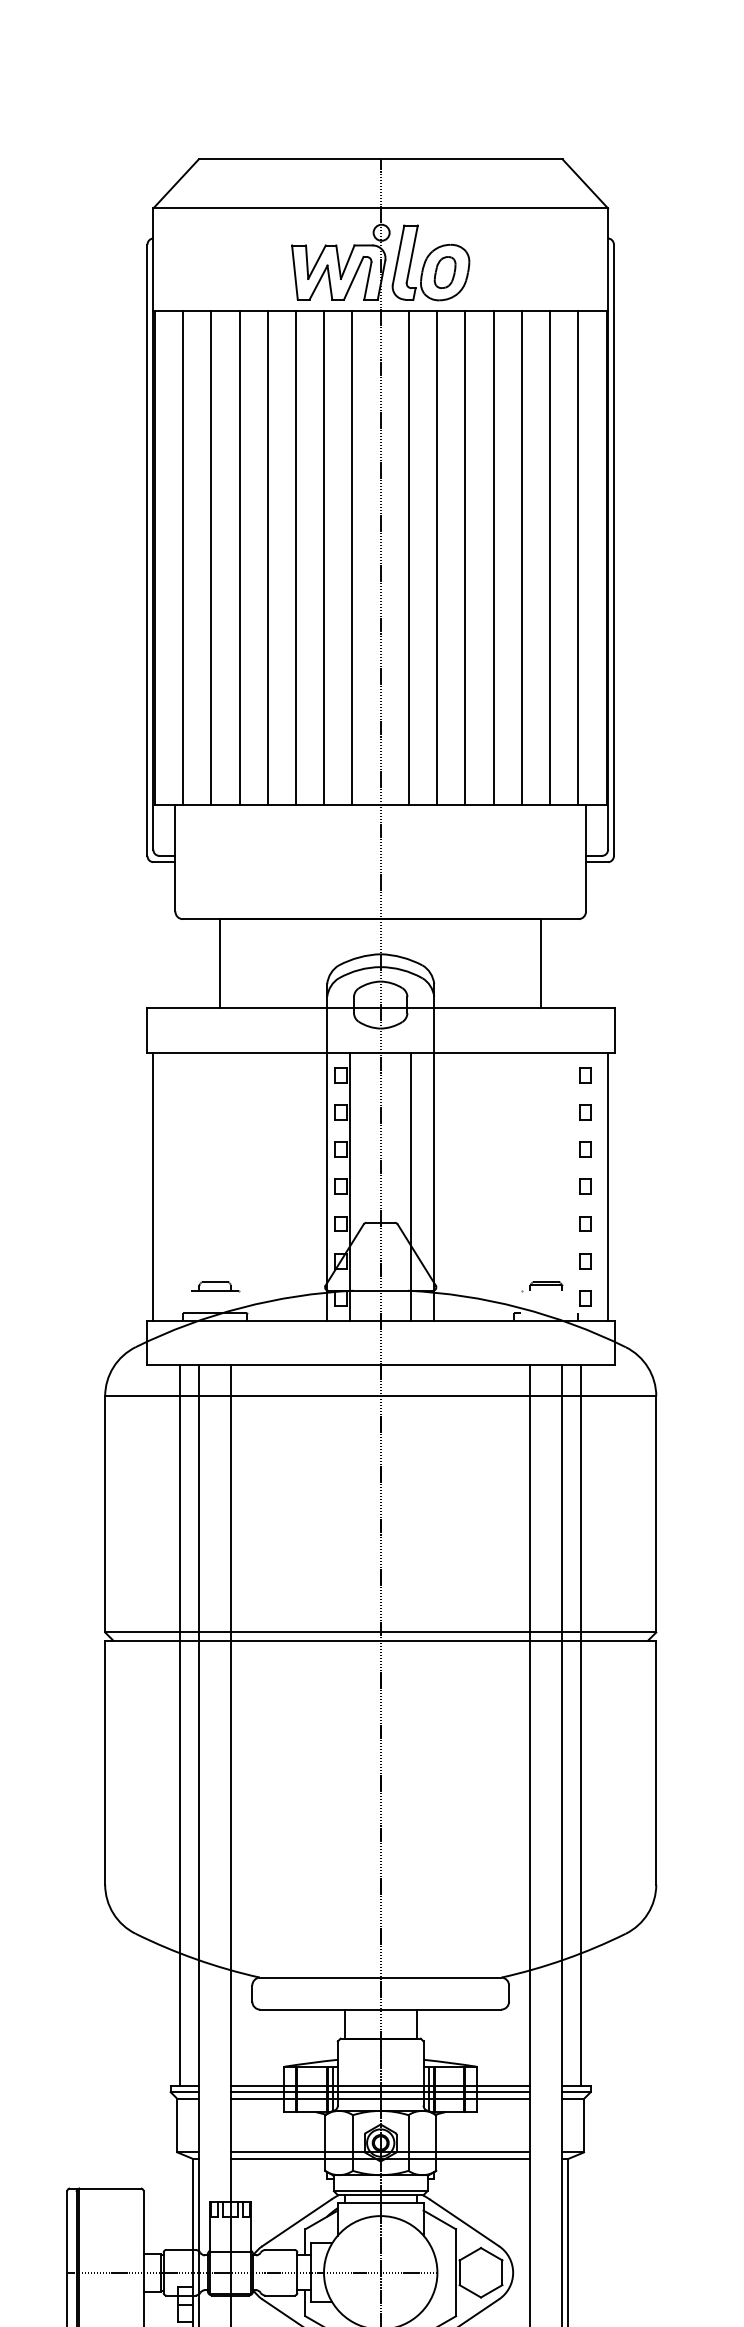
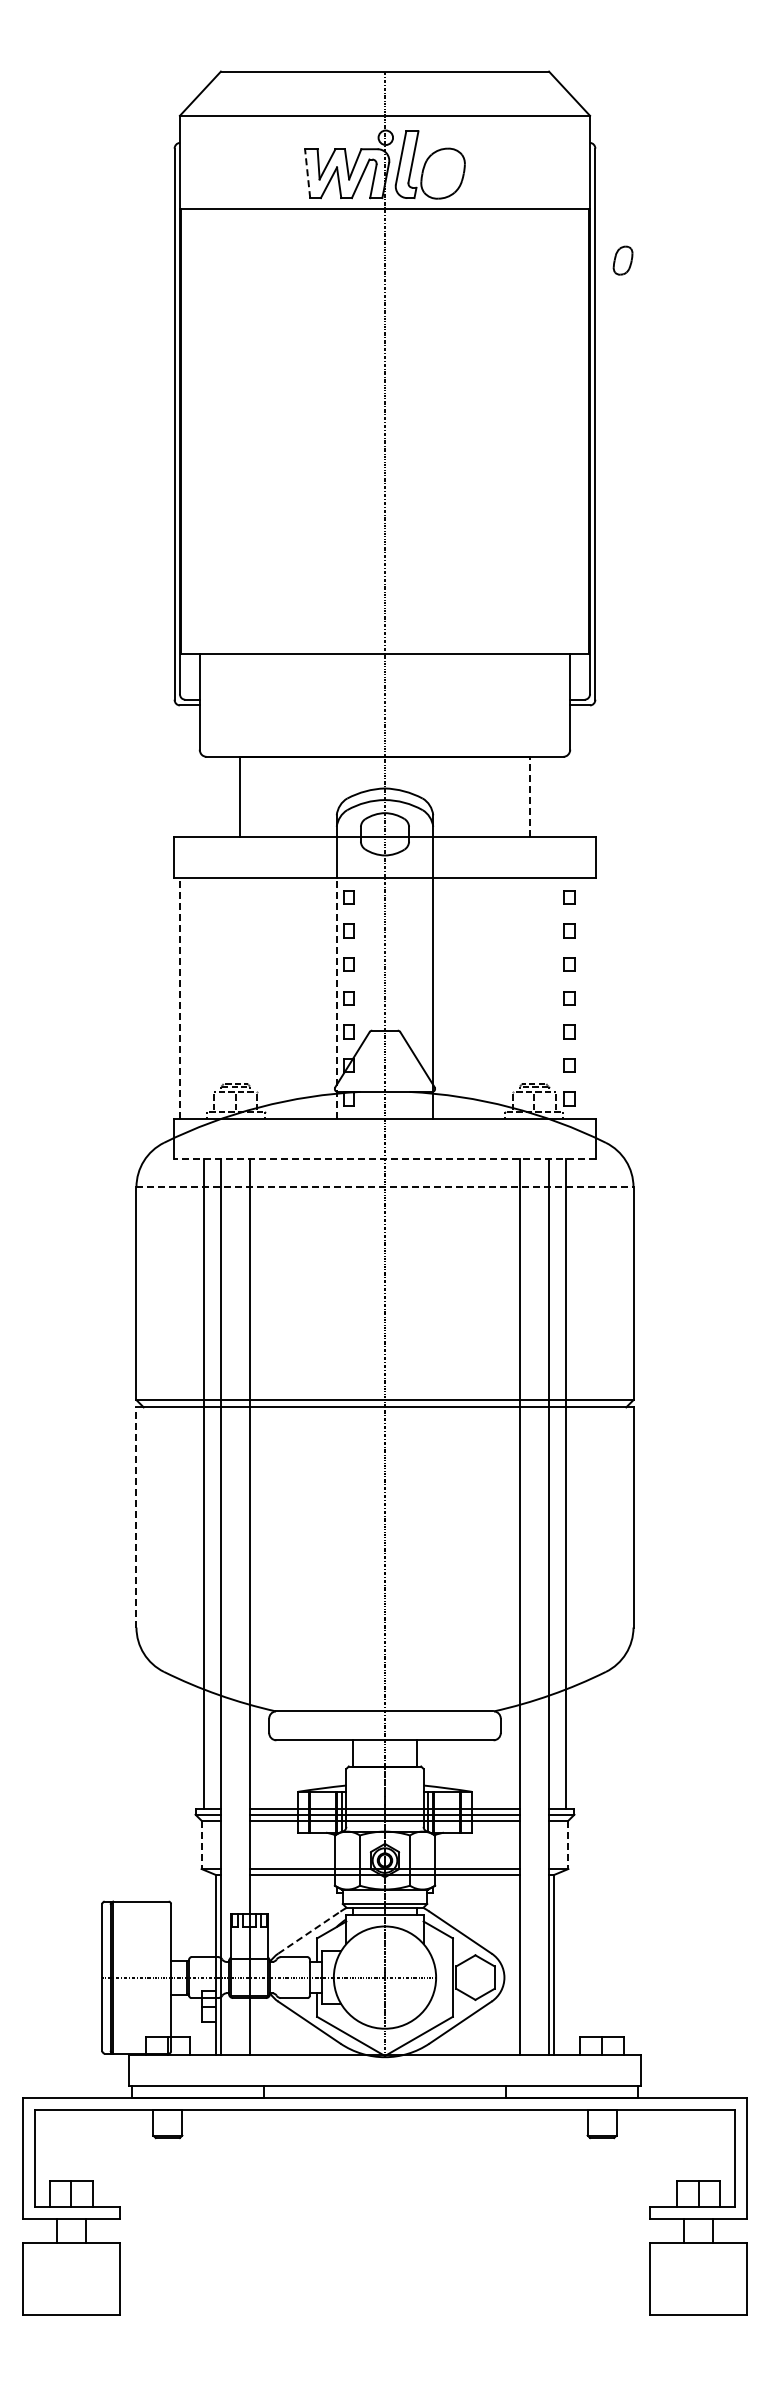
line: (294, 272) -> (307, 173), solid -> dashed
part: (444, 272) -> (622, 260), moved
line: (182, 558) -> (206, 431), removed
line: (211, 558) -> (232, 431), removed
line: (239, 558) -> (257, 431), removed
line: (268, 558) -> (283, 431), removed
line: (295, 558) -> (308, 431), removed
line: (324, 558) -> (334, 431), removed
line: (352, 558) -> (359, 431), removed
line: (409, 558) -> (410, 431), removed
line: (436, 558) -> (435, 431), removed
line: (465, 558) -> (461, 431), removed
line: (493, 558) -> (486, 431), removed
line: (522, 558) -> (512, 431), removed
line: (549, 558) -> (537, 431), removed
line: (578, 558) -> (563, 431), removed
line: (540, 963) -> (529, 796), solid -> dashed
line: (350, 1186) -> (357, 997), removed
line: (411, 1186) -> (412, 997), removed
line: (608, 1186) -> (590, 997), removed
line: (152, 1187) -> (179, 998), solid -> dashed
line: (326, 1187) -> (336, 998), solid -> dashed
line: (380, 1365) -> (384, 1159), solid -> dashed
line: (381, 1396) -> (385, 1187), solid -> dashed
line: (105, 1761) -> (136, 1516), solid -> dashed
line: (177, 2126) -> (201, 1845), solid -> dashed
line: (584, 2126) -> (568, 1845), solid -> dashed
line: (297, 2222) -> (309, 1932), solid -> dashed

